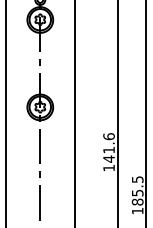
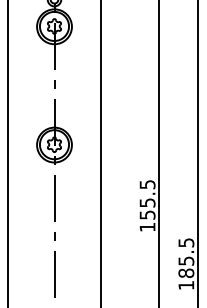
text: (109, 147) -> (147, 199), 141.6 -> 155.5

